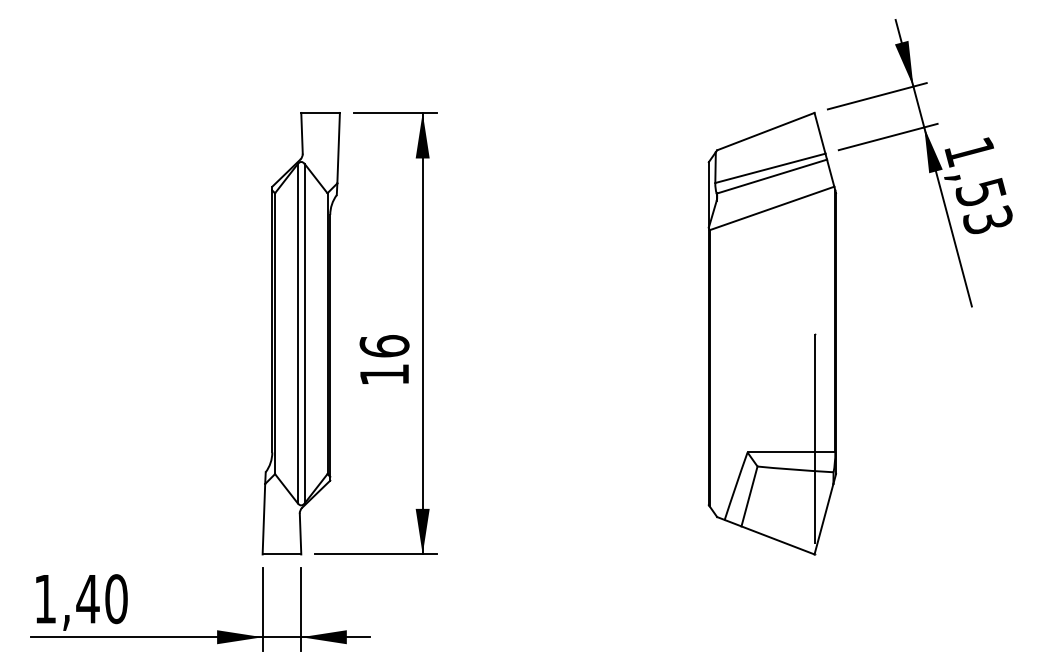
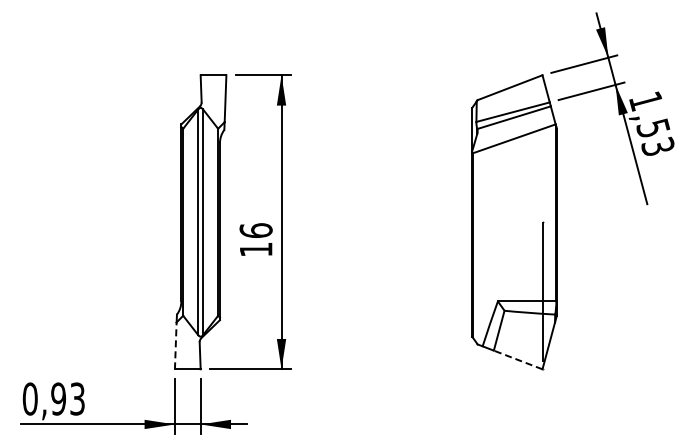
line: (263, 518) -> (175, 345), solid -> dashed
line: (777, 539) -> (517, 359), solid -> dashed
text: (80, 598) -> (53, 398), 1,40 -> 0,93

